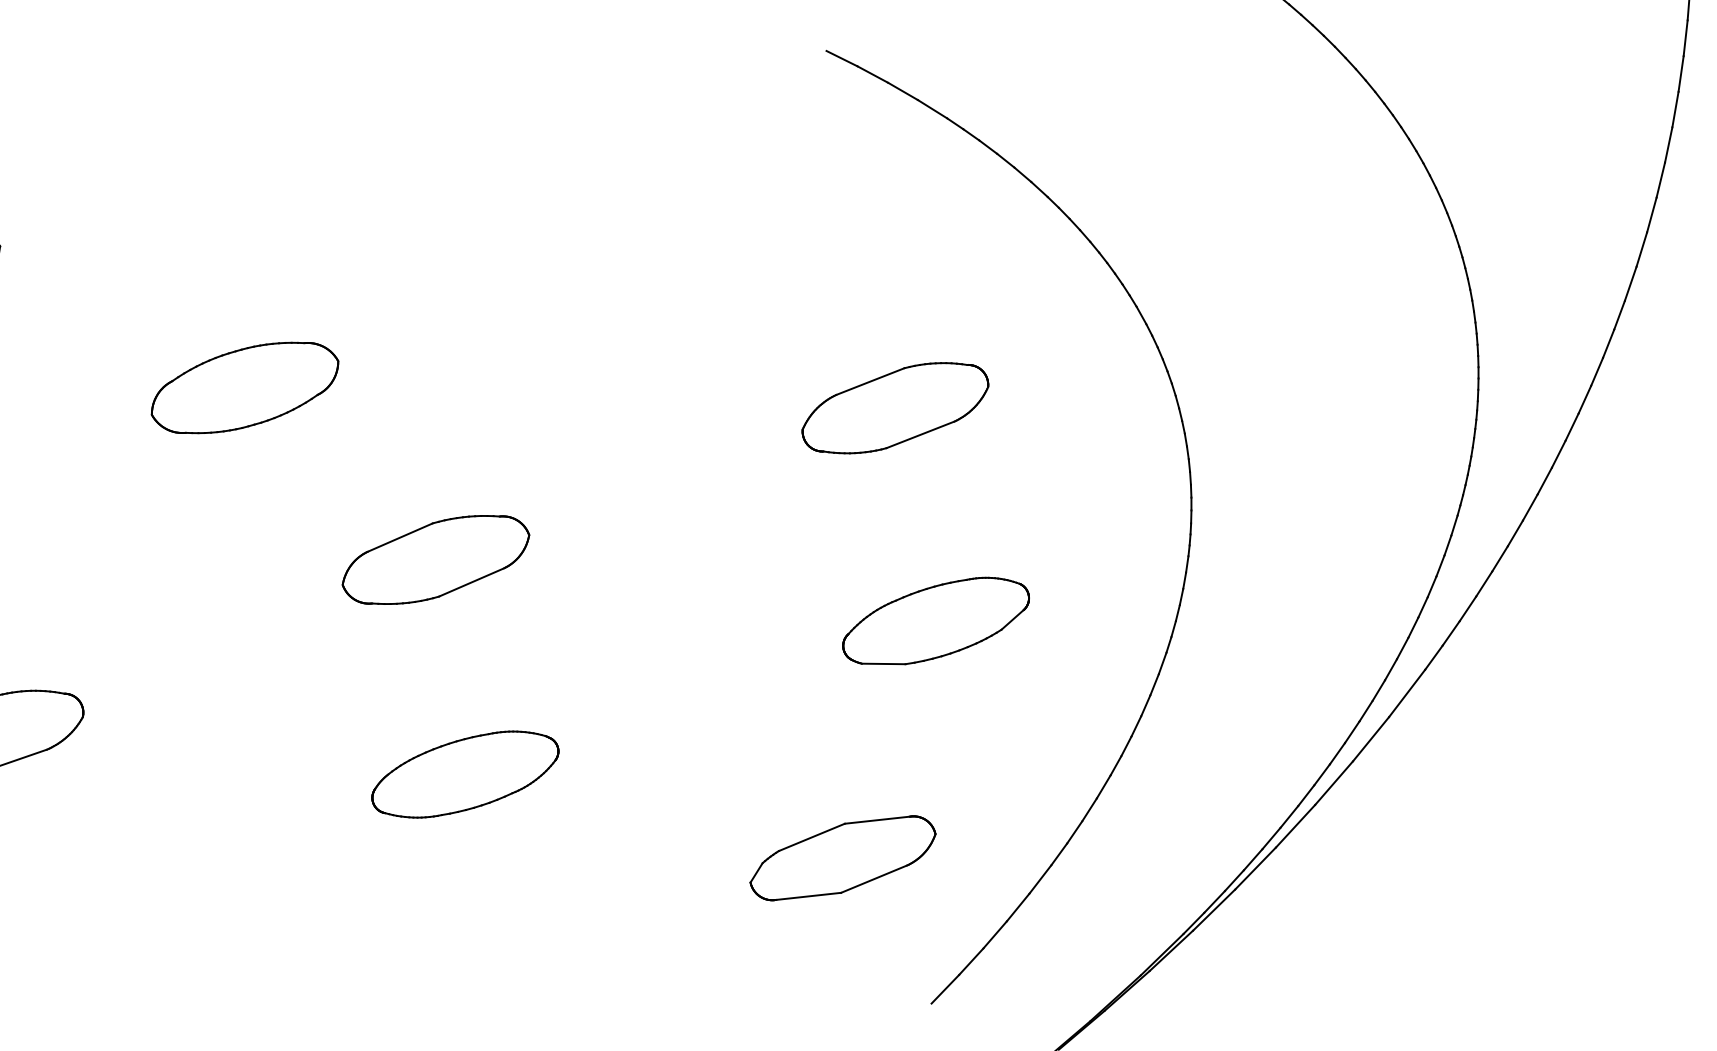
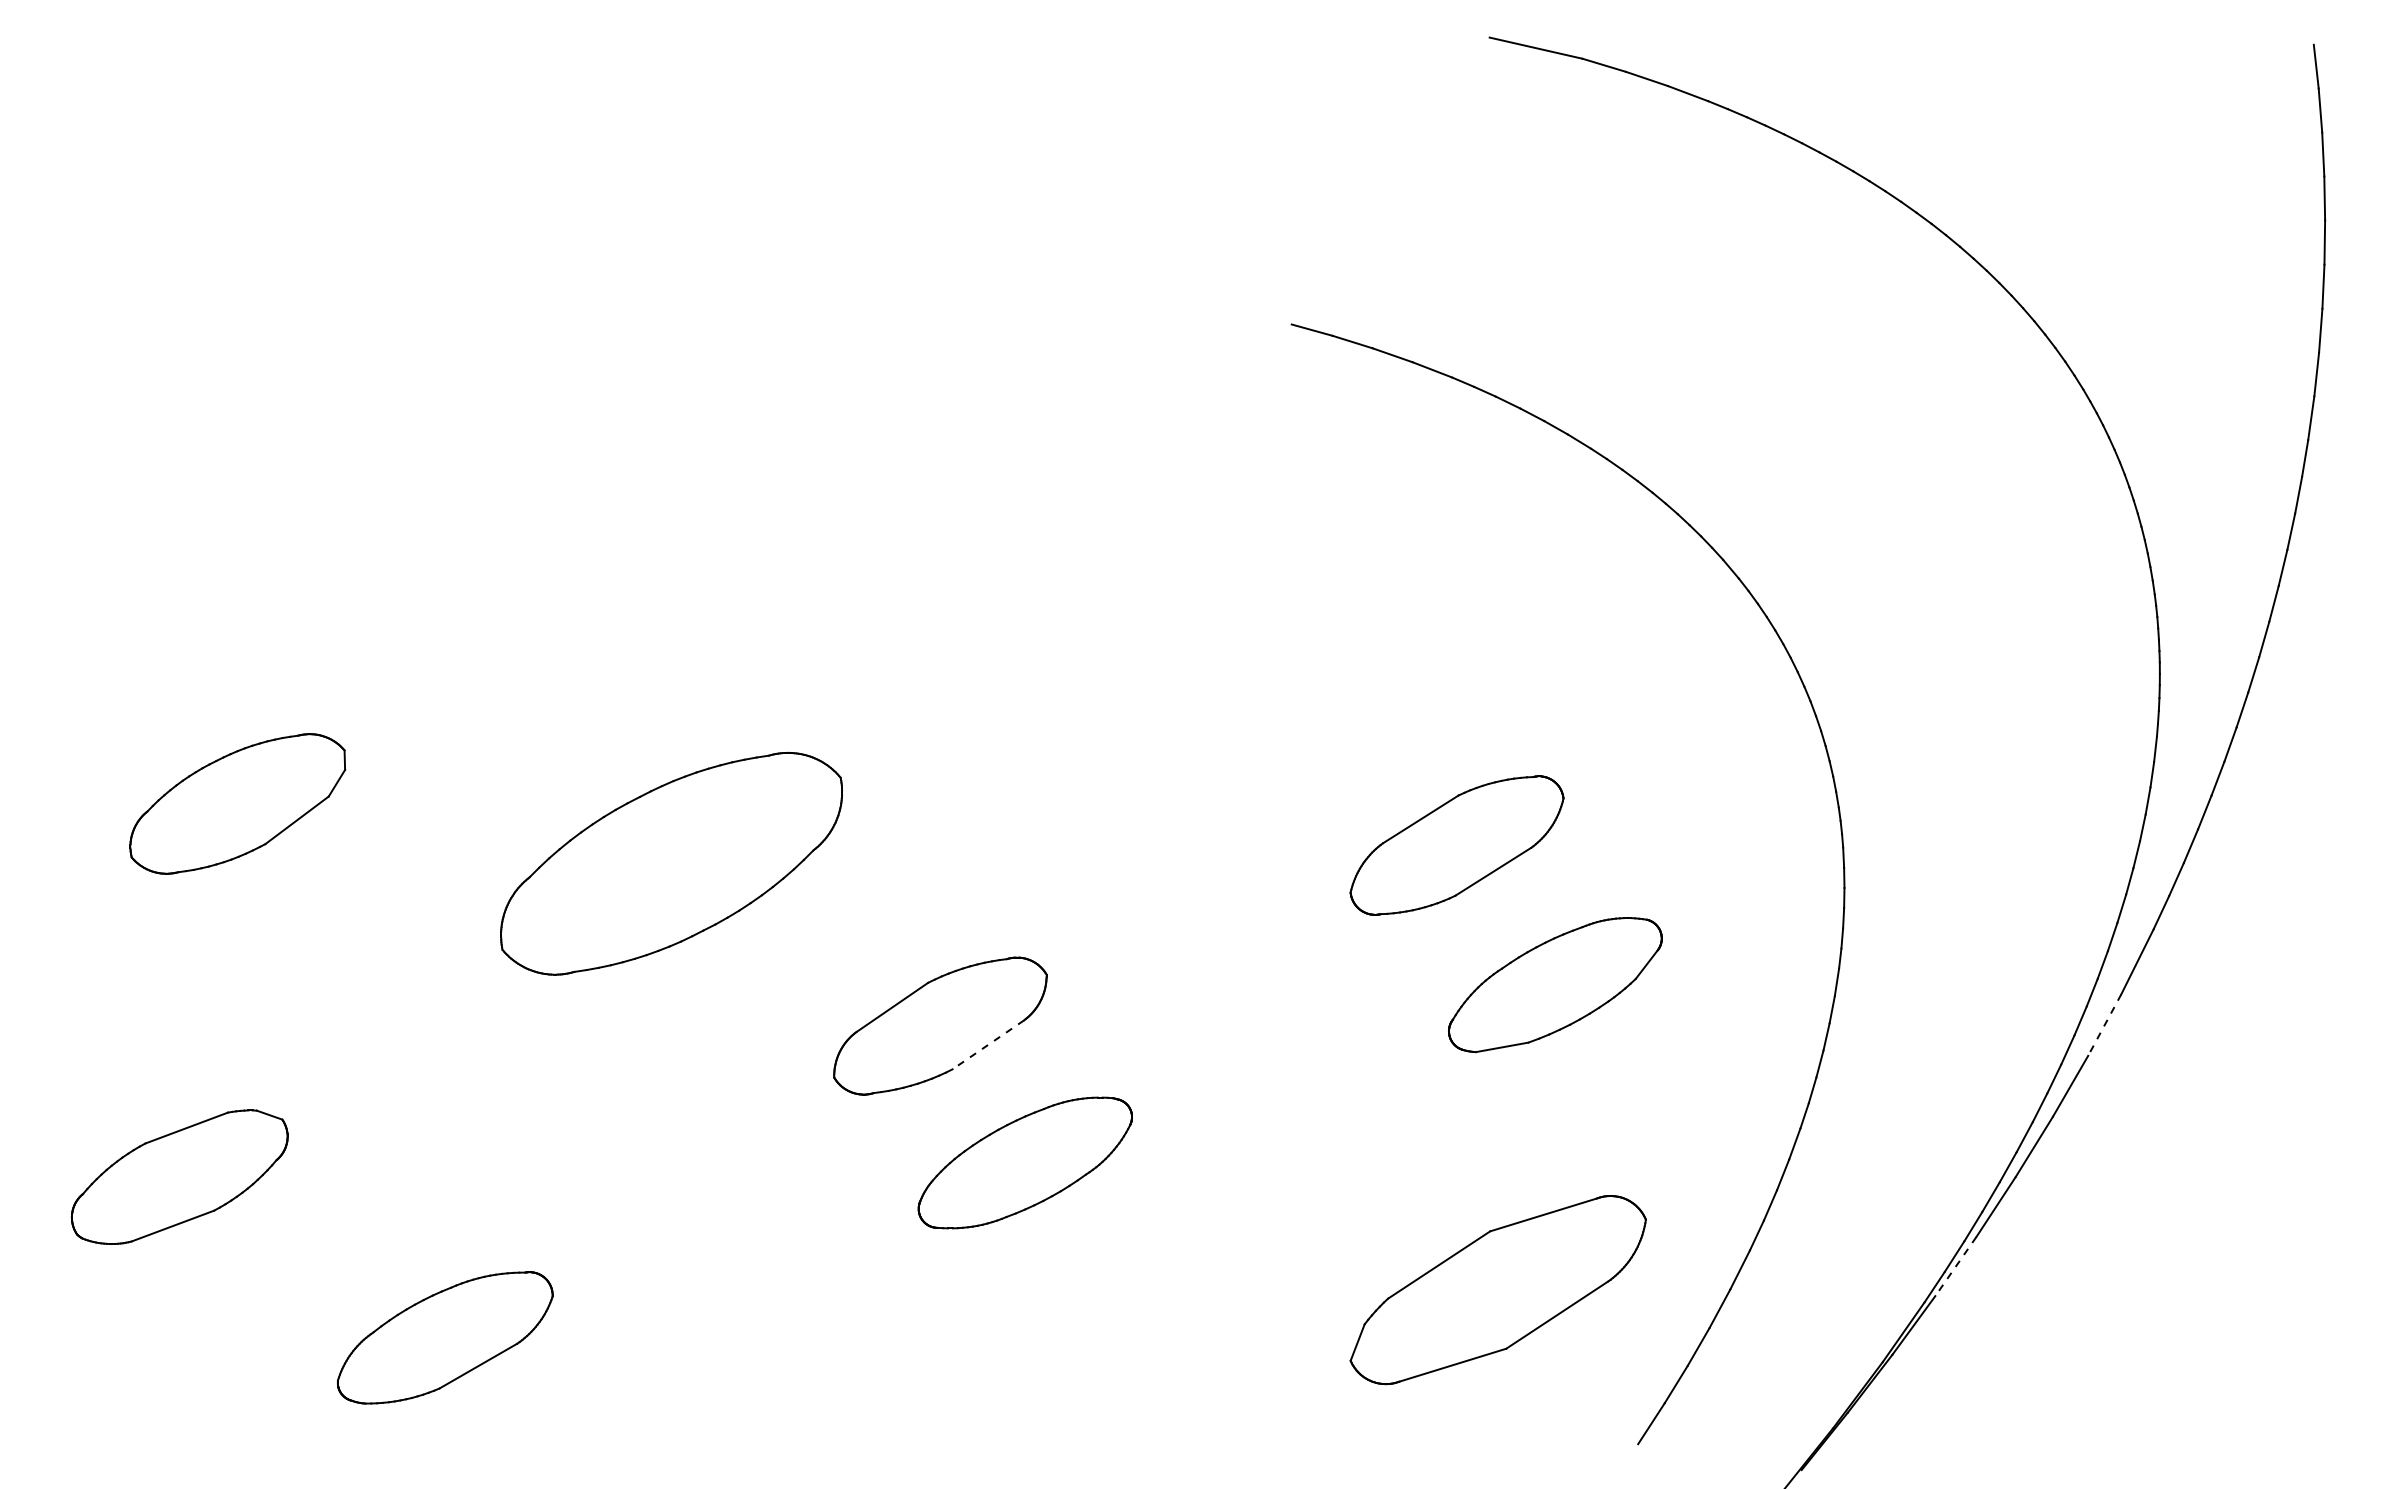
part: (244, 387) -> (670, 863), size x1.6
part: (895, 408) -> (1456, 845), moved
line: (470, 582) -> (987, 1045), solid -> dashed
line: (1370, 739) -> (2104, 1025), solid -> dashed
part: (464, 774) -> (1024, 1162), moved
part: (842, 858) -> (1497, 1290), size x1.4
line: (1213, 909) -> (1955, 1266), solid -> dashed

